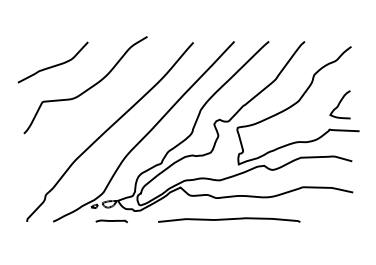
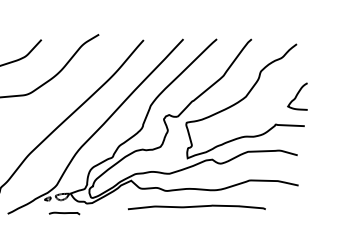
curve: (339, 104) -> (296, 96), moved
curve: (229, 219) -> (197, 206), moved

